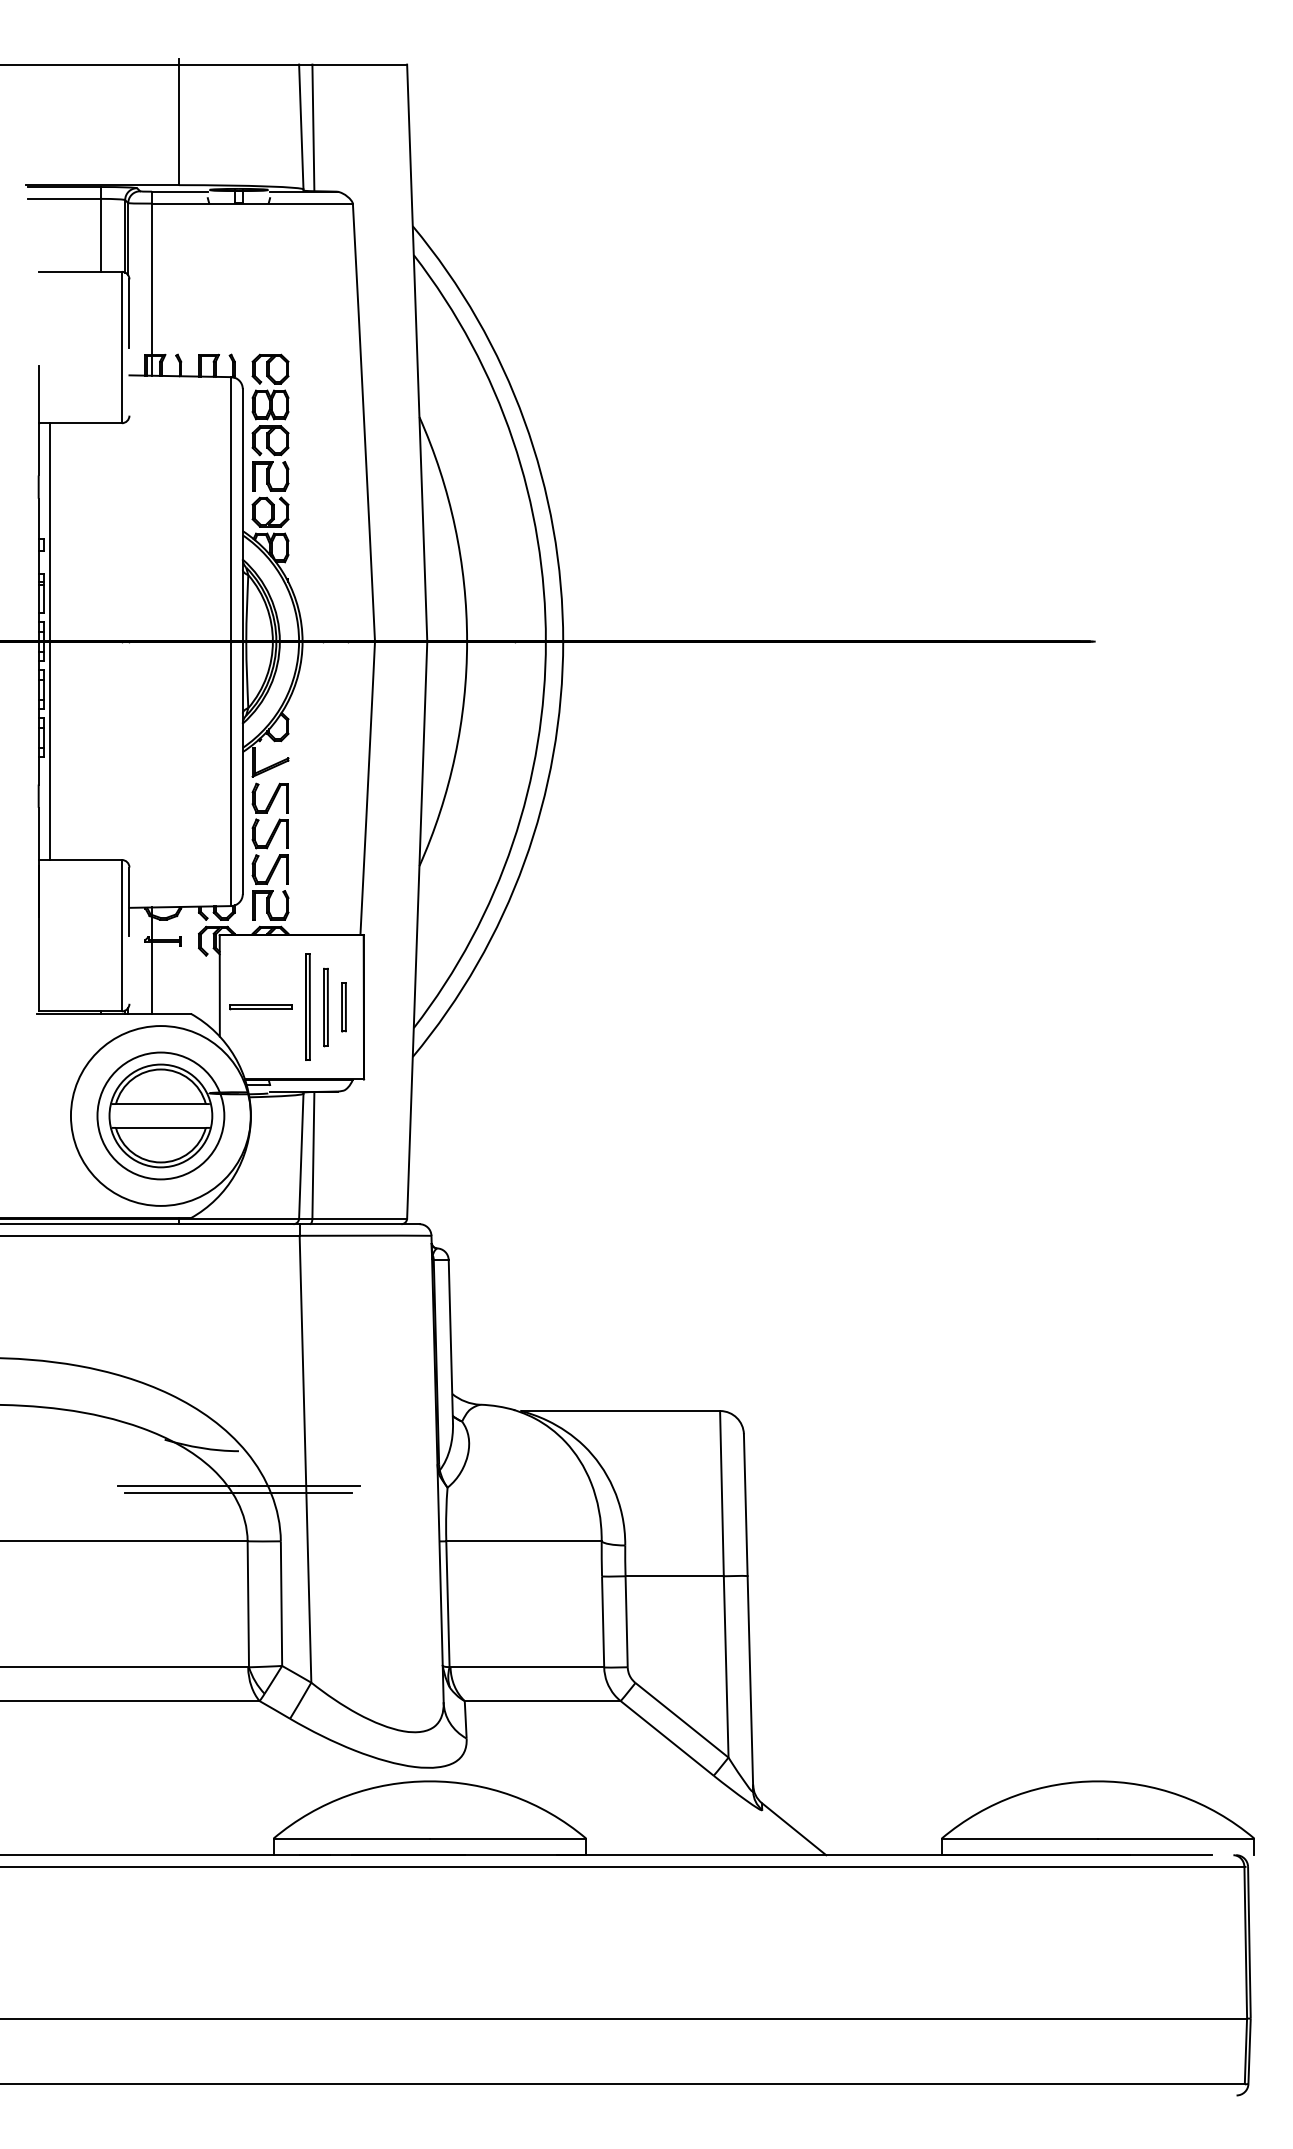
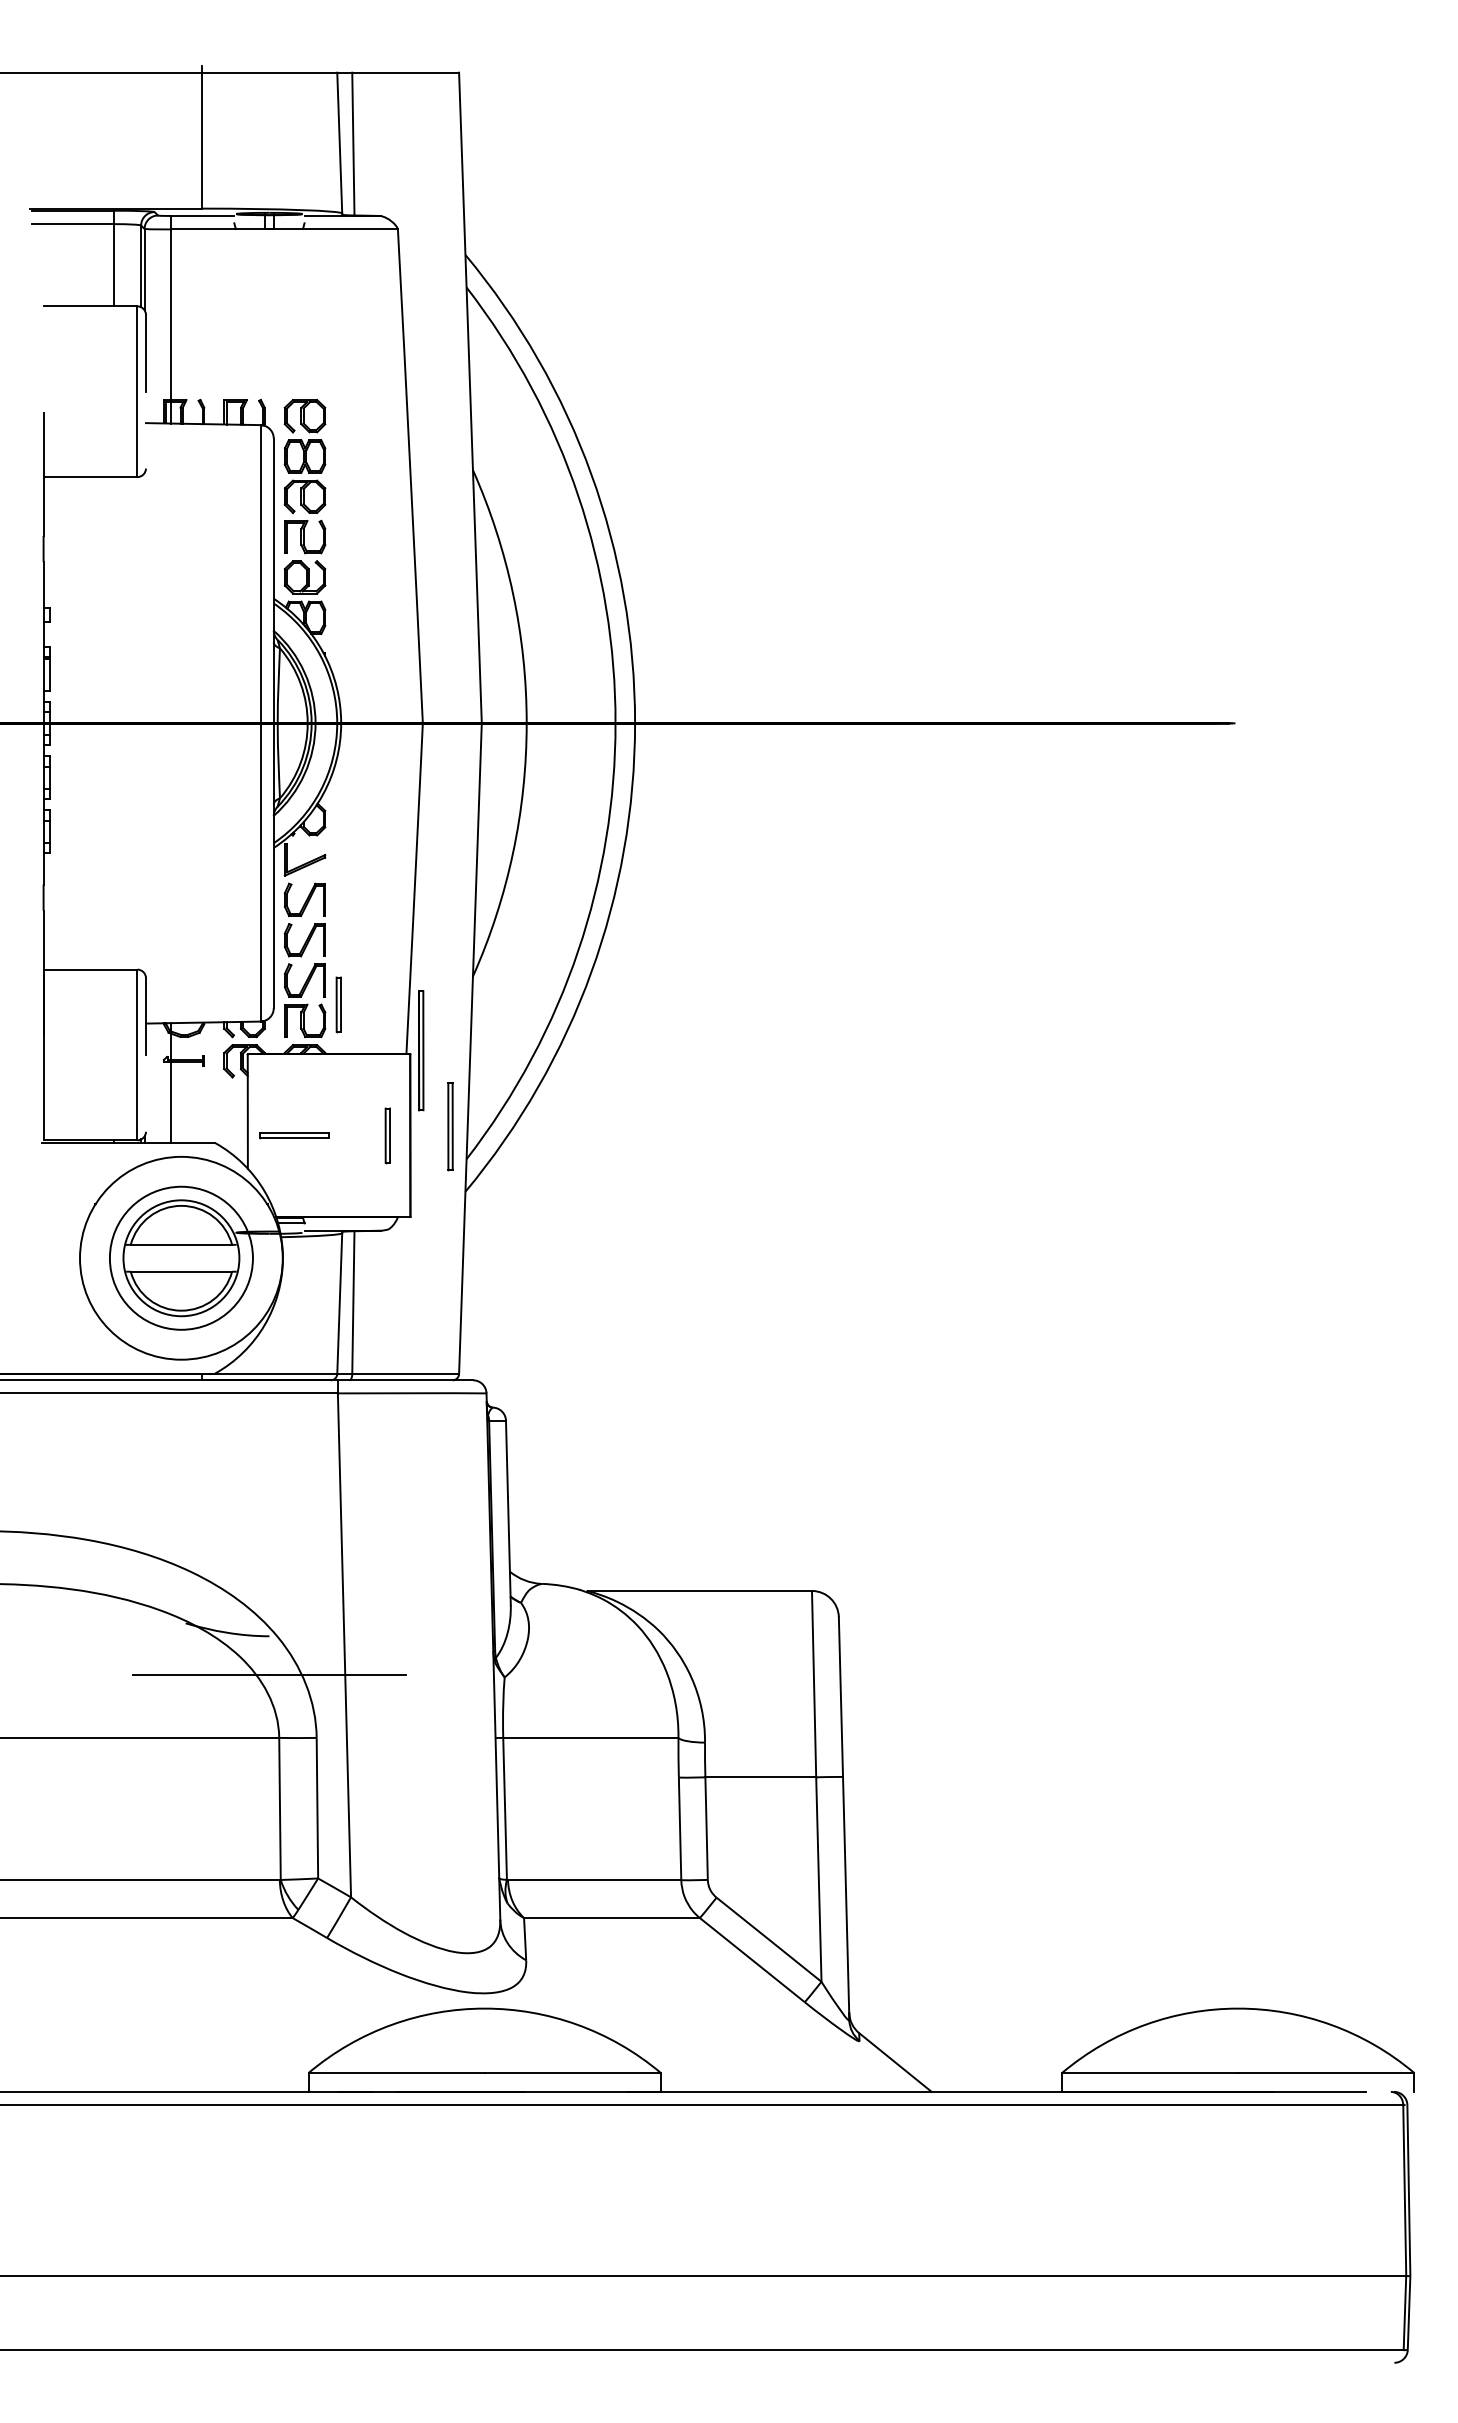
line: (50, 641) -> (56, 723), removed
part: (300, 890) -> (338, 1004), added
part: (308, 1007) -> (421, 1050), moved
part: (325, 1007) -> (450, 1126), moved
line: (239, 1493) -> (269, 1683), removed

